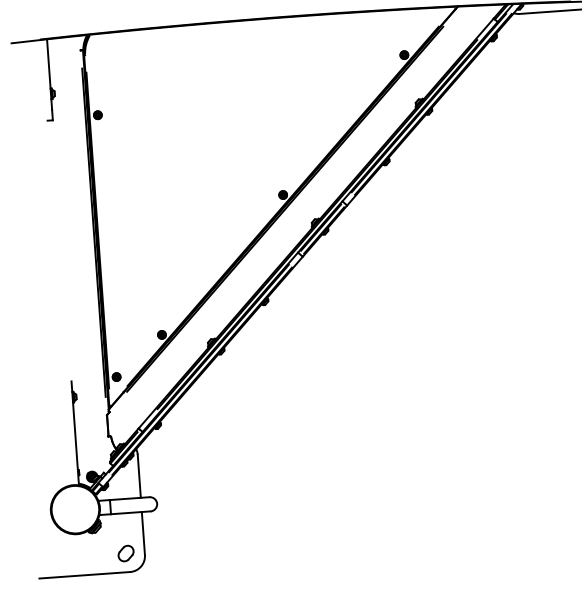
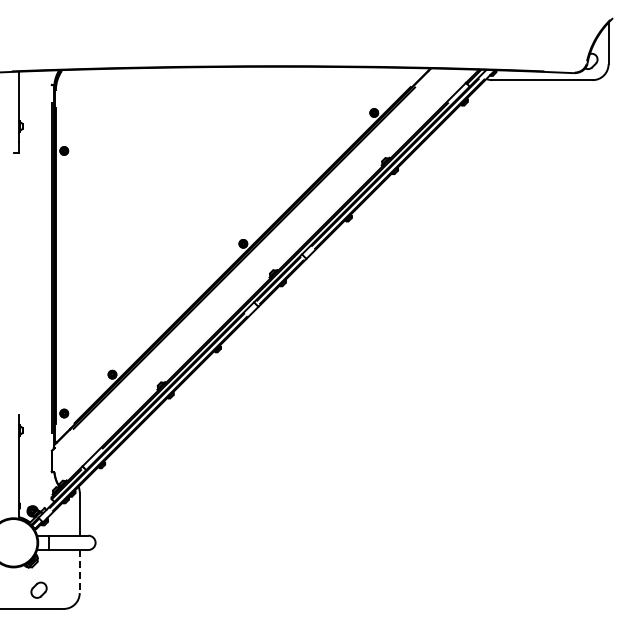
line: (143, 533) -> (79, 571), solid -> dashed
part: (125, 552) -> (38, 589), moved

